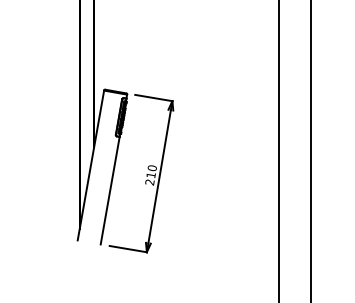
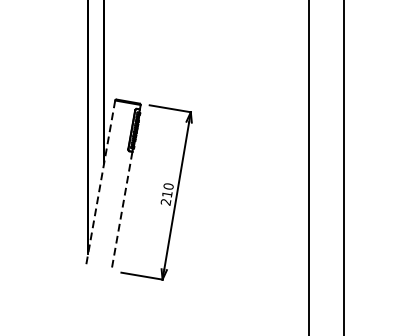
line: (90, 166) -> (100, 184), solid -> dashed
line: (110, 190) -> (122, 211), solid -> dashed

